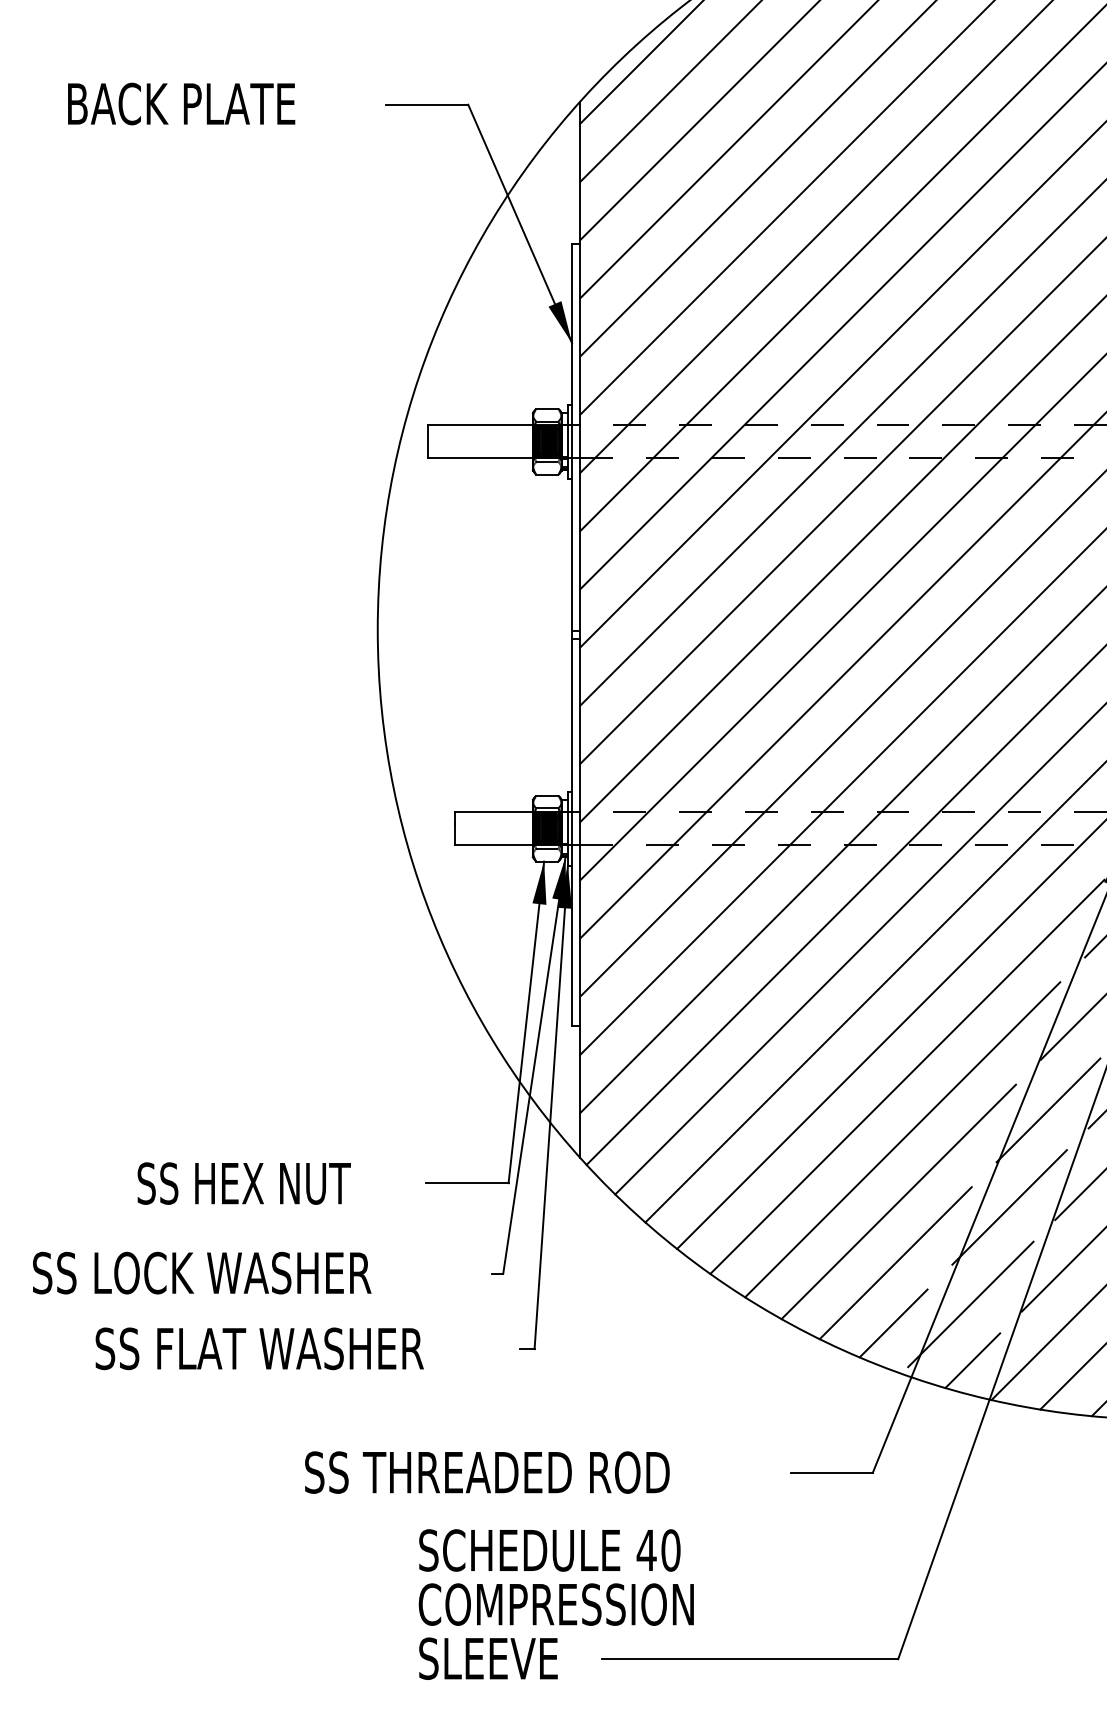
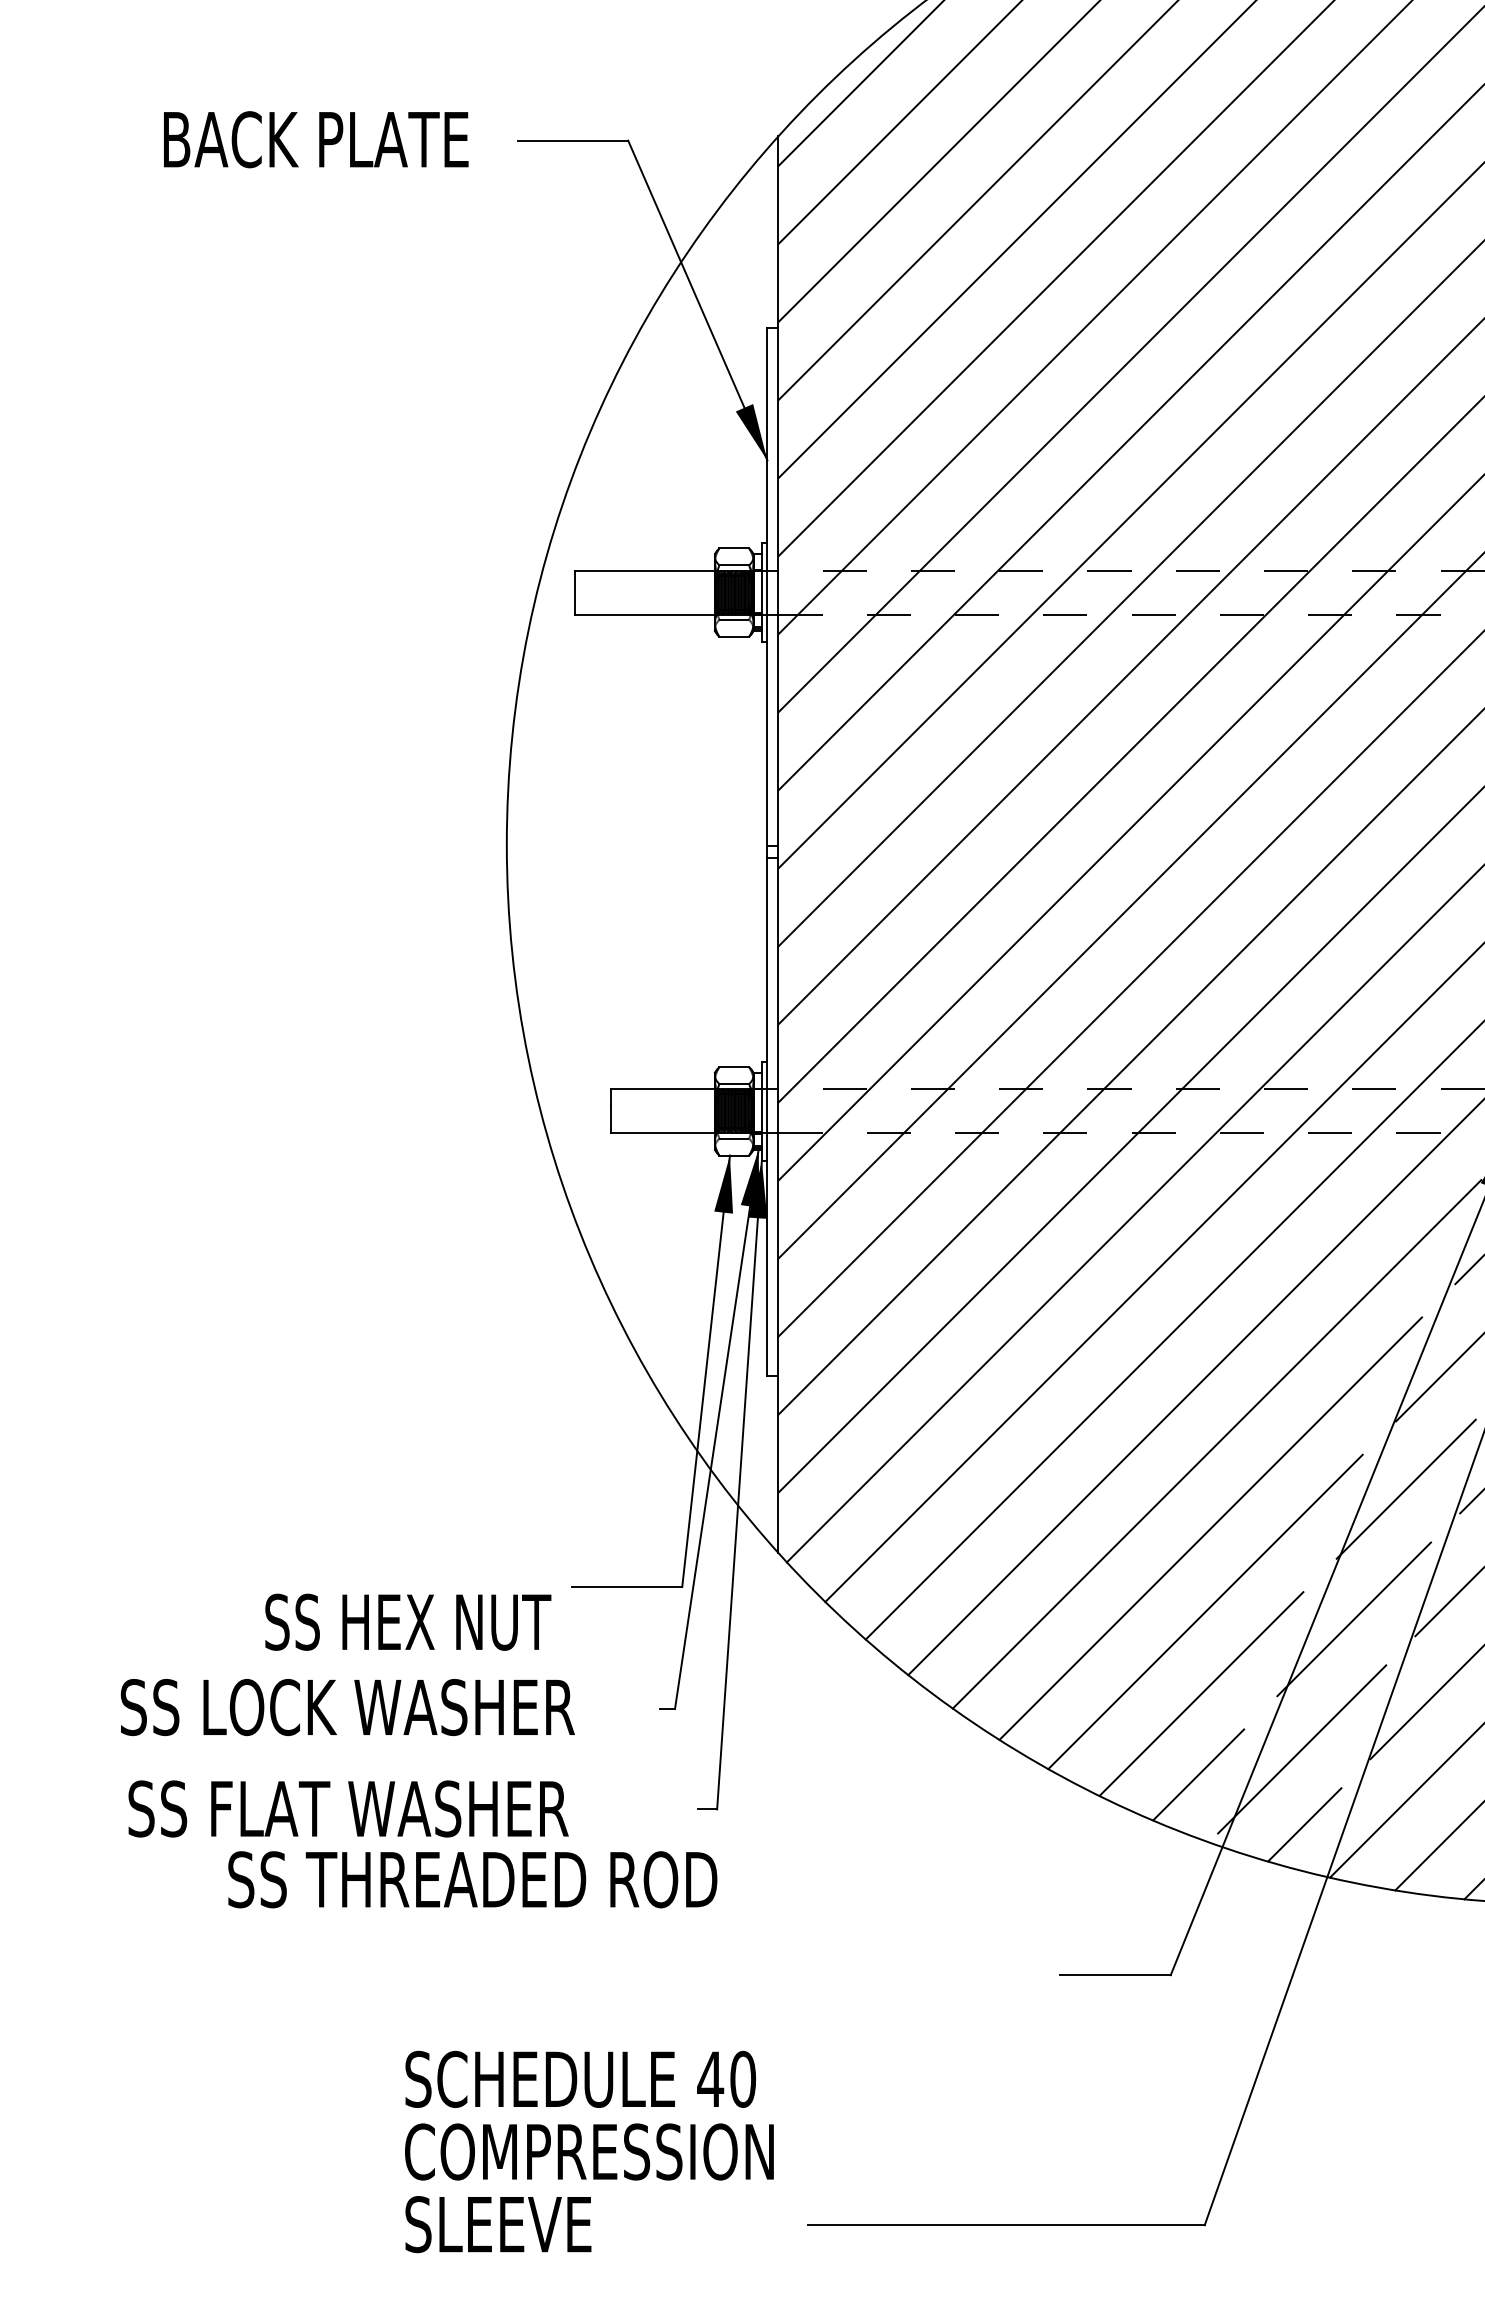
text: (181, 103) -> (316, 138), moved
text: (243, 1183) -> (407, 1622), moved
text: (202, 1272) -> (348, 1706), moved
text: (487, 1472) -> (472, 1879), moved
text: (555, 1604) -> (588, 2151), moved

